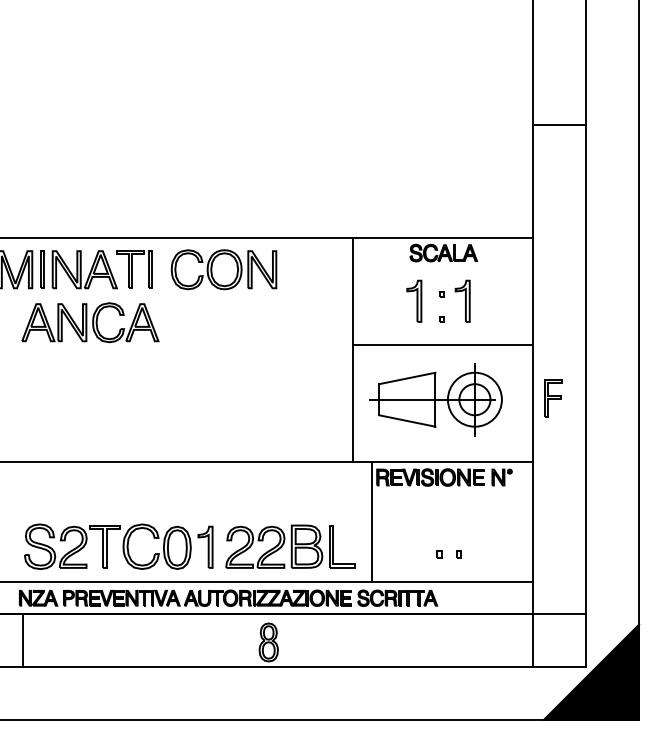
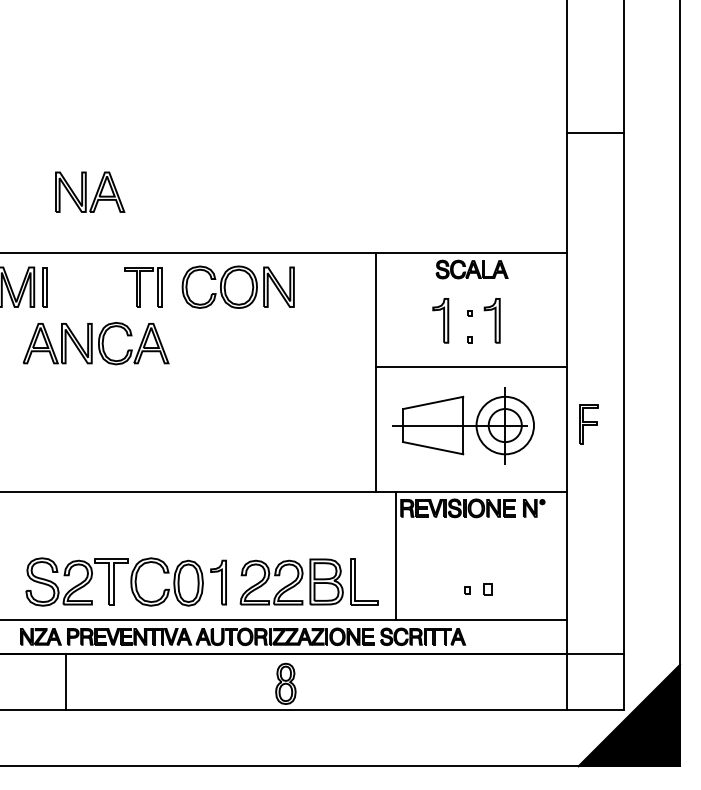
part: (85, 269) -> (90, 191), moved
part: (459, 554) -> (488, 590), size x1.6
line: (23, 640) -> (65, 681), moved

